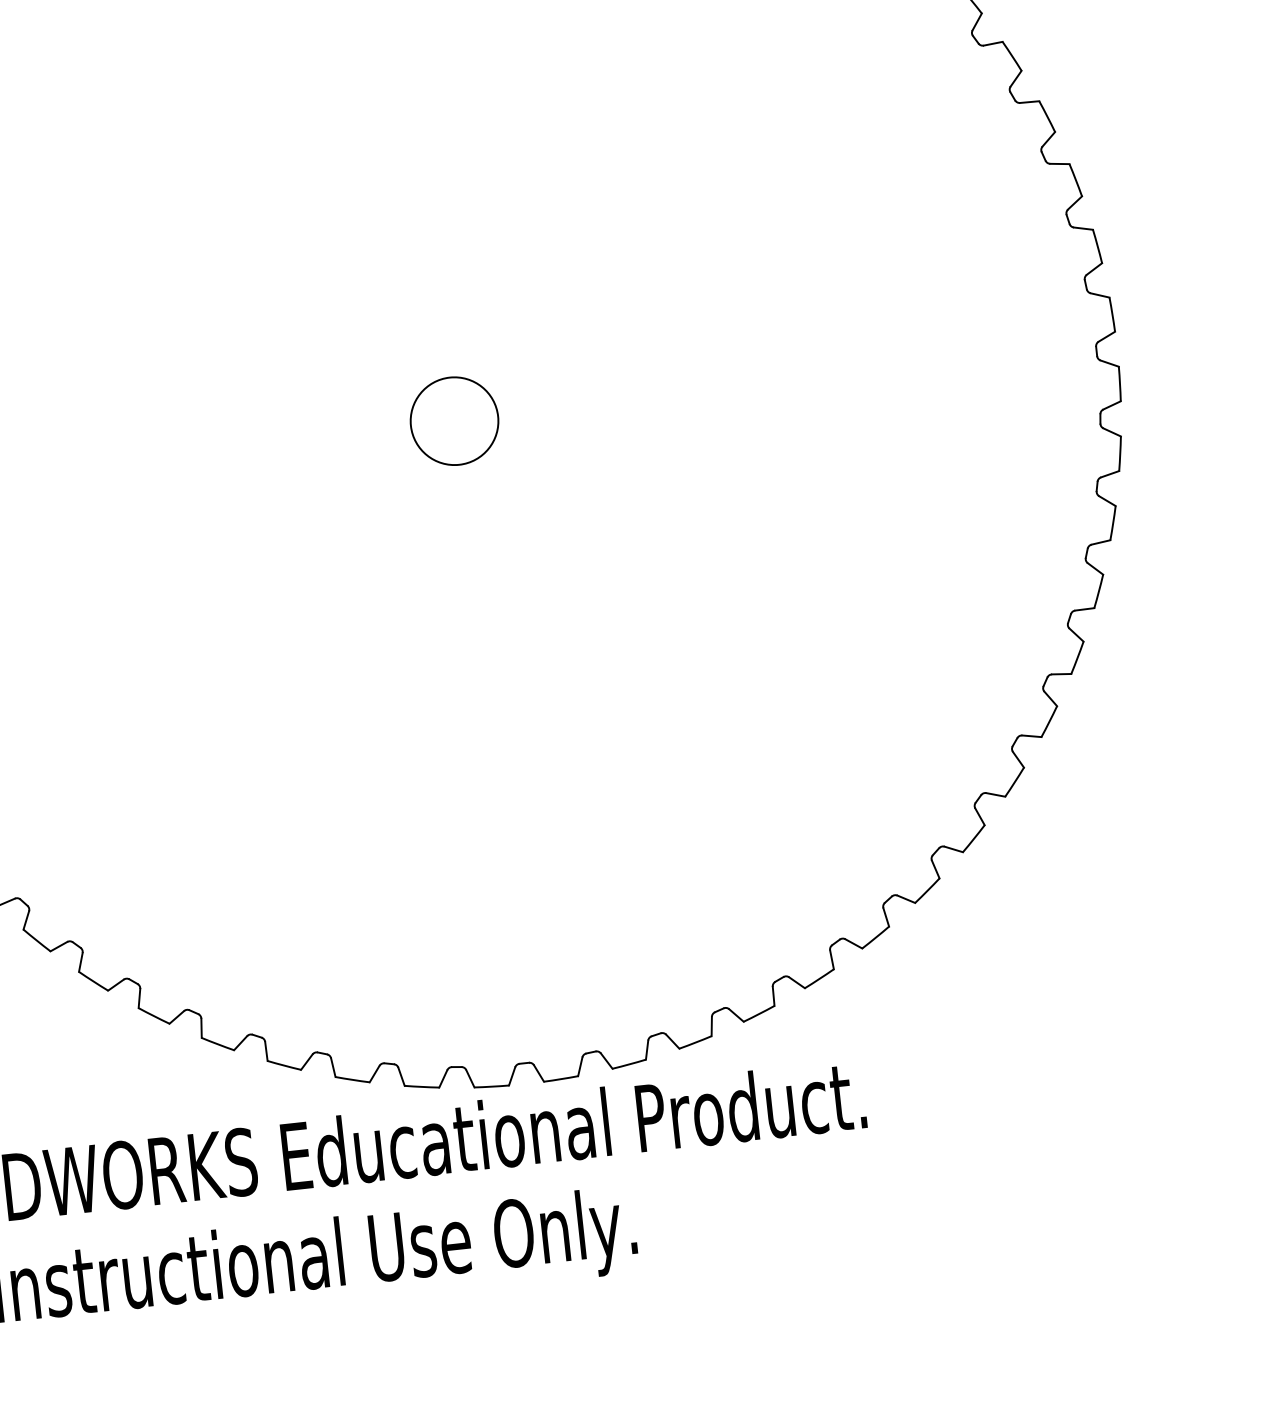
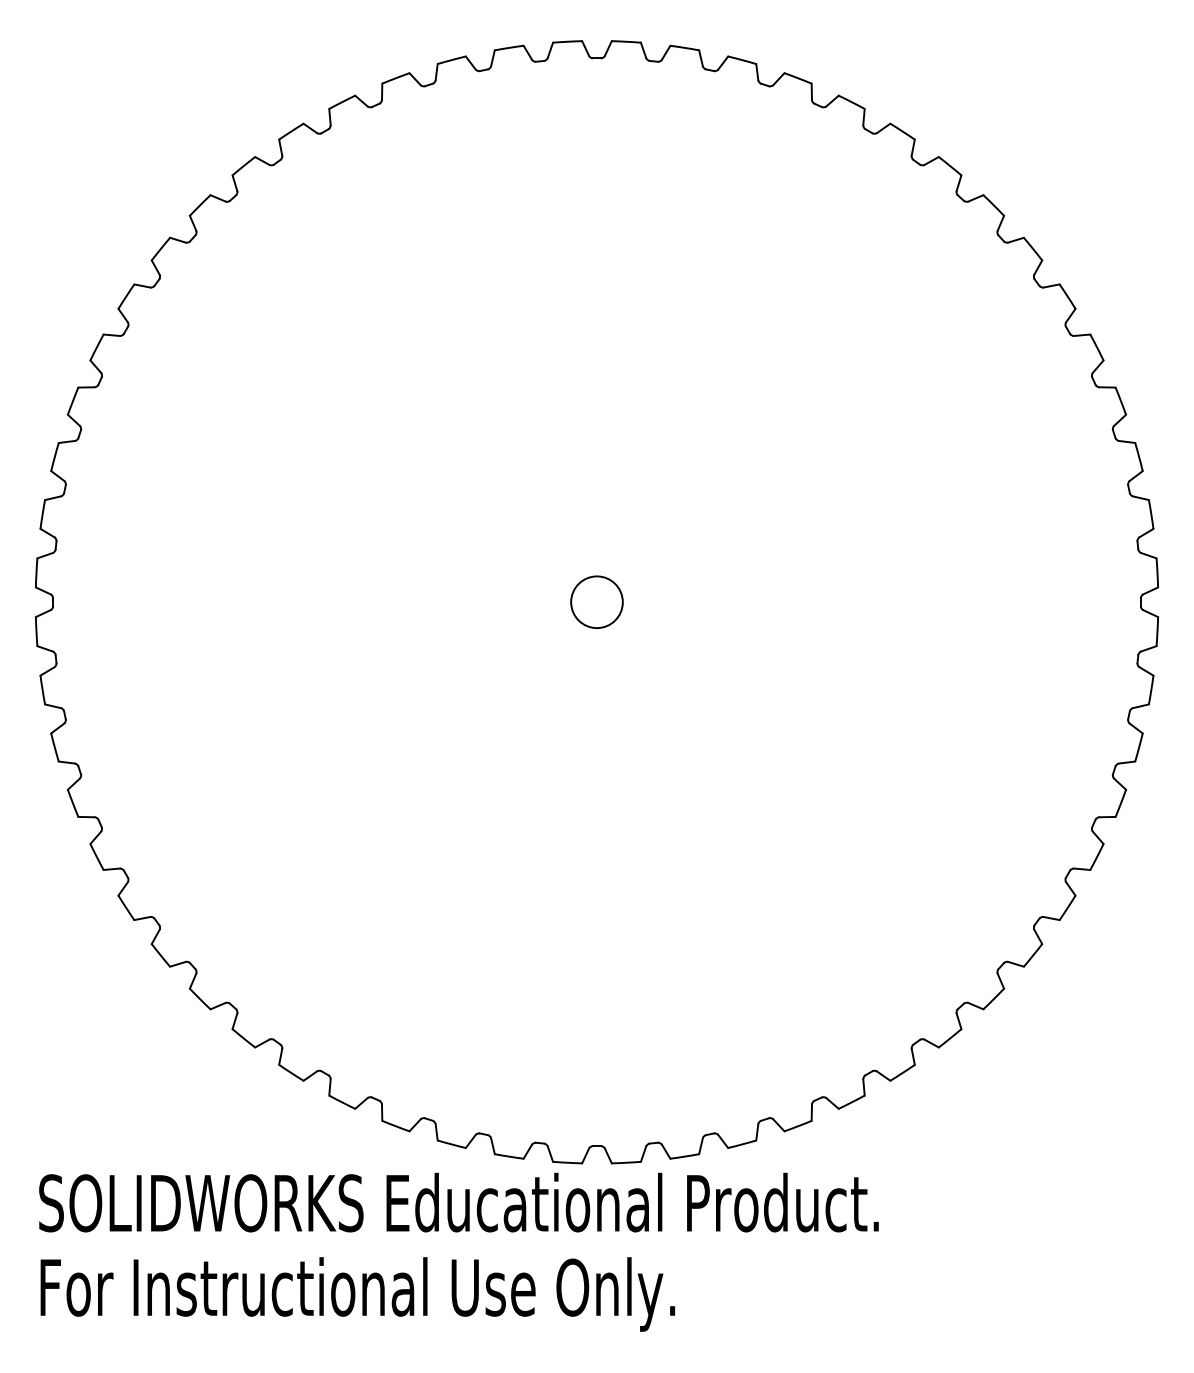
circle: (454, 421) -> (596, 602), size x0.7

